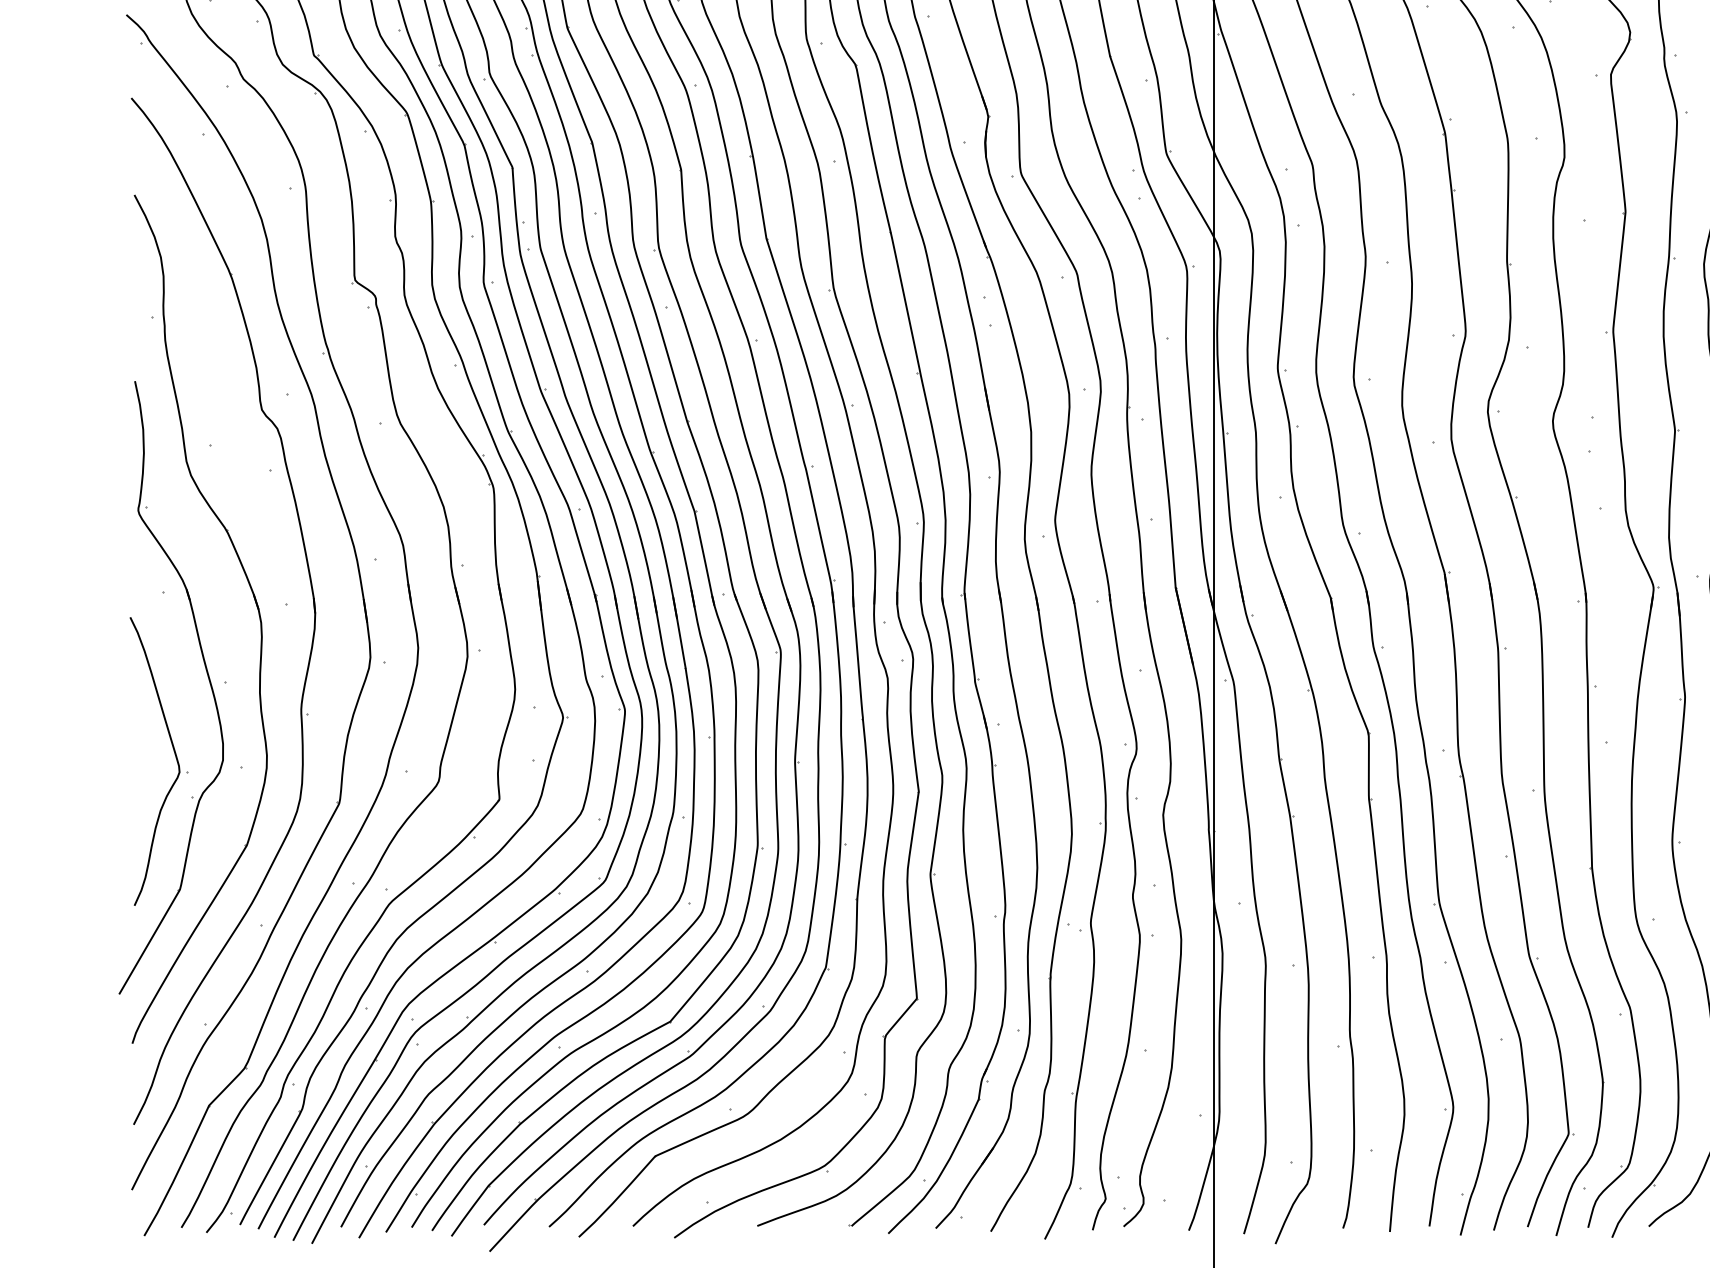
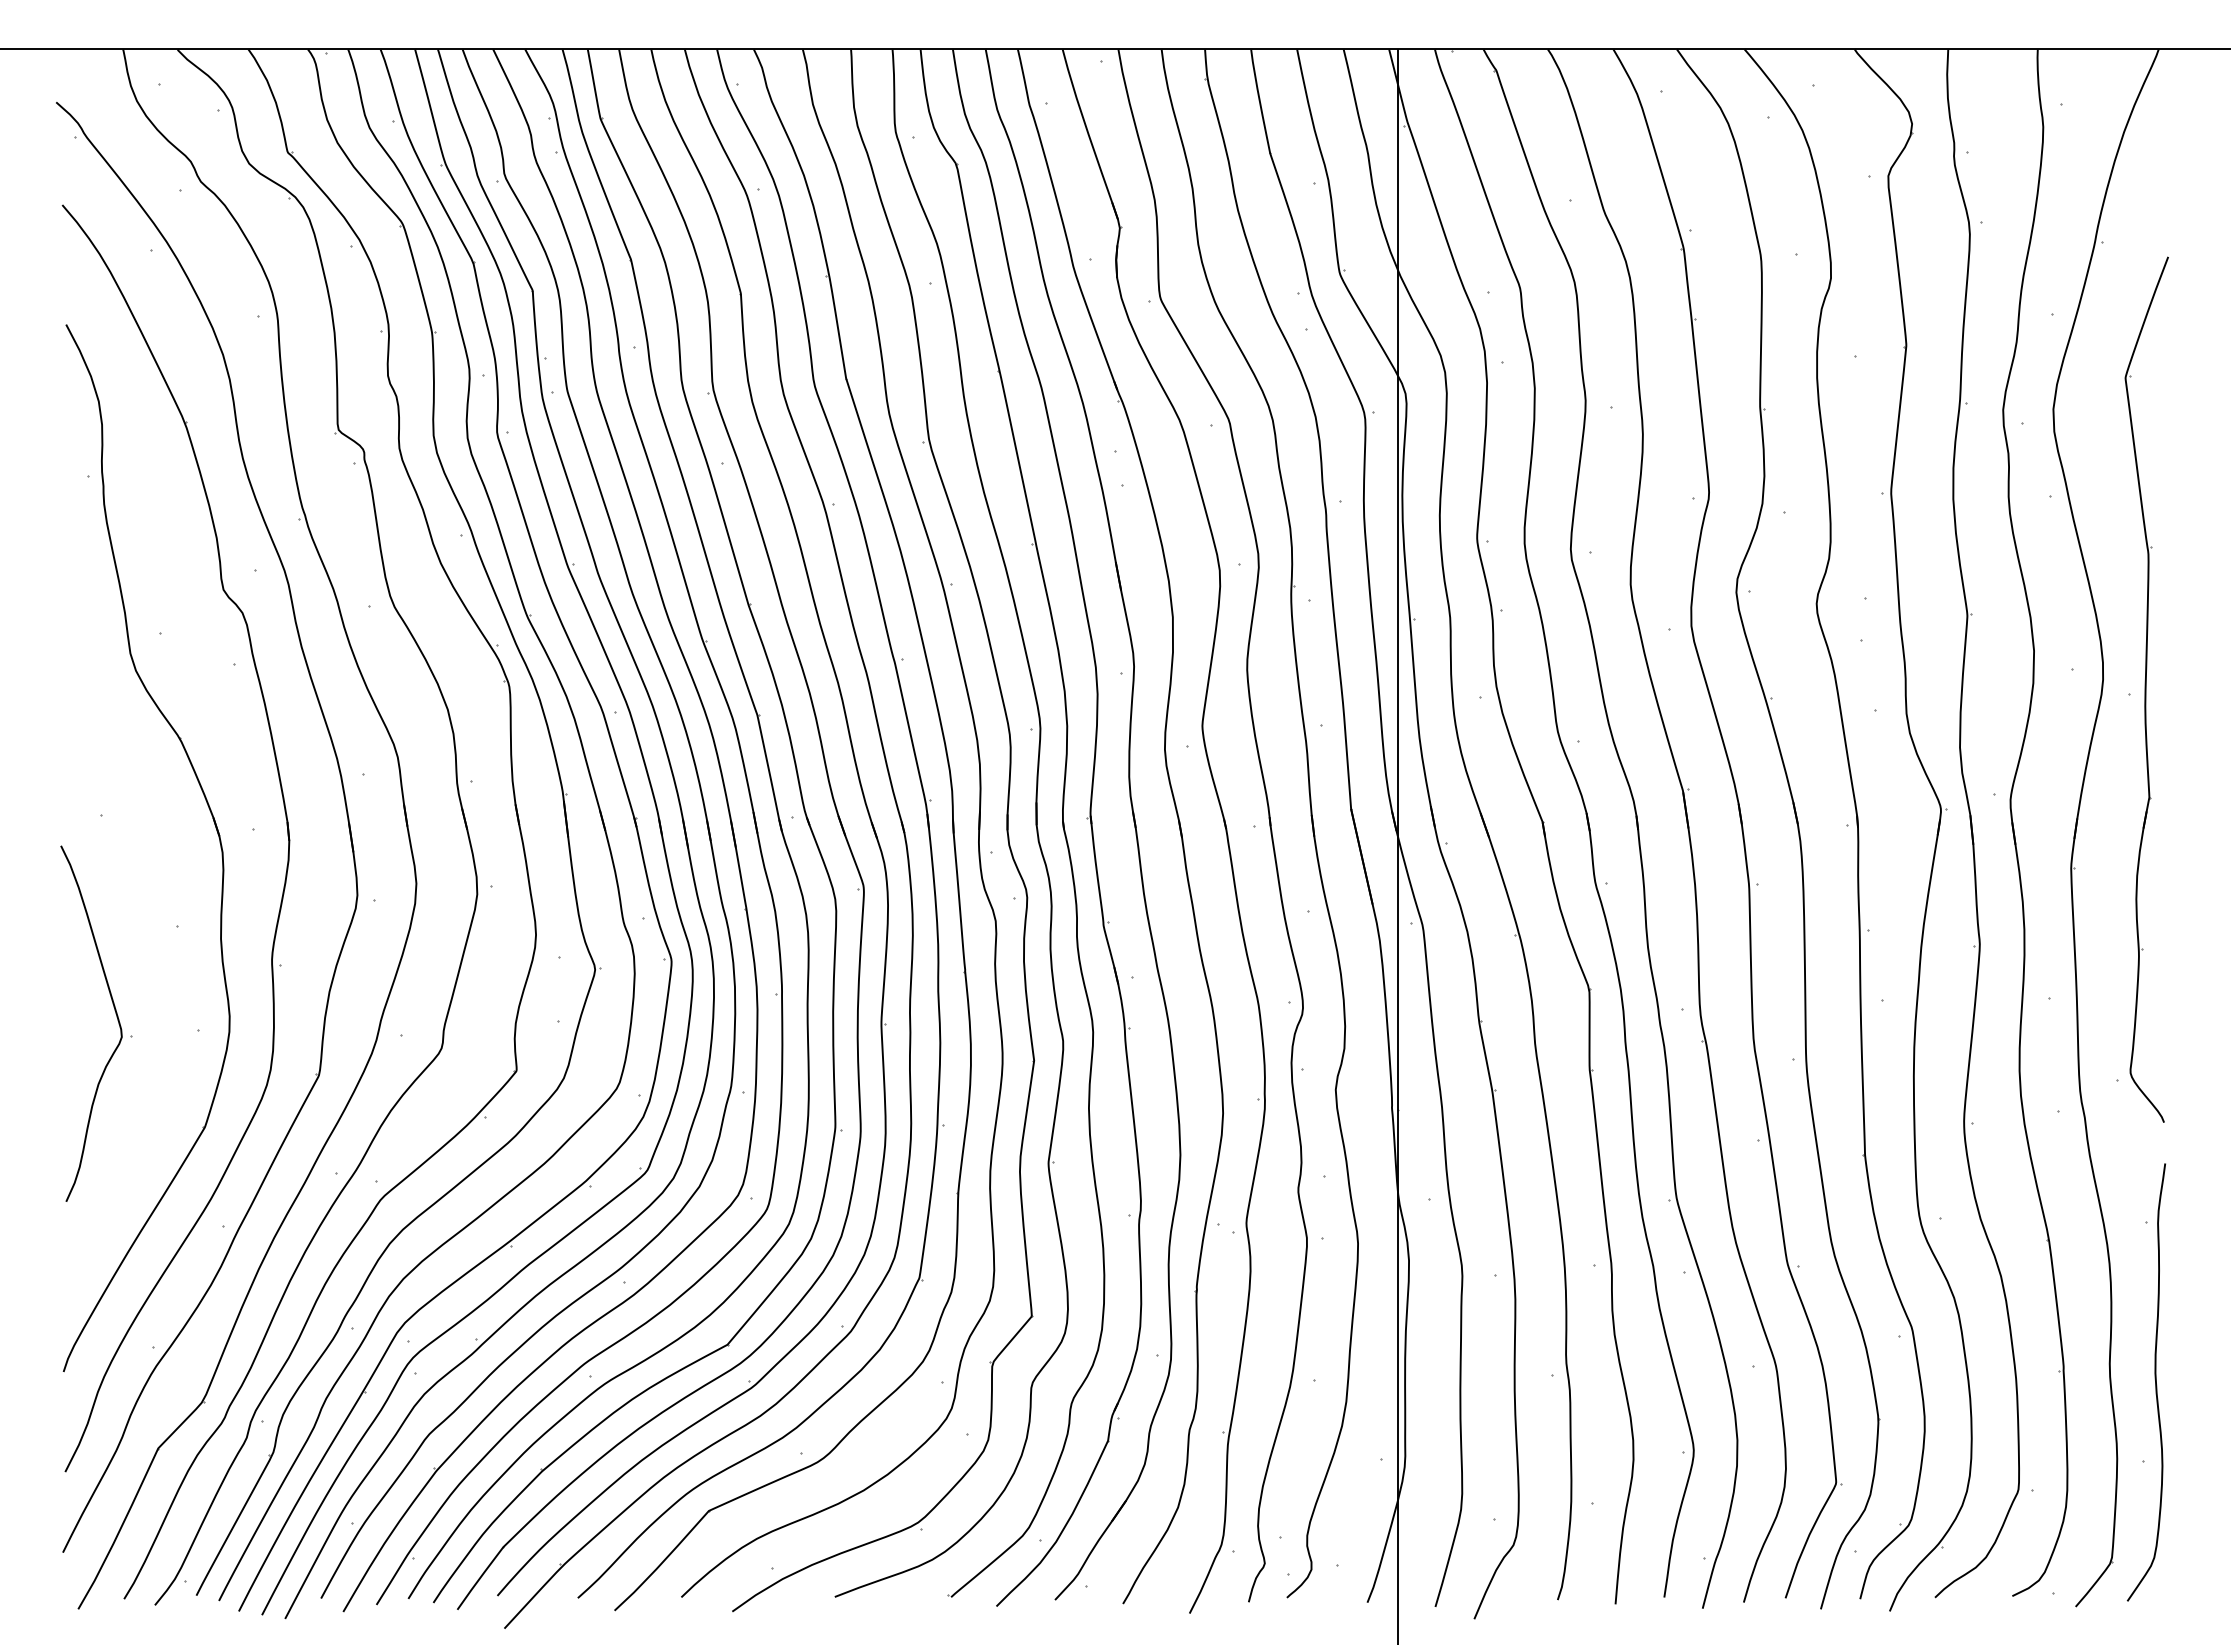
part: (208, 679) -> (157, 922), removed

